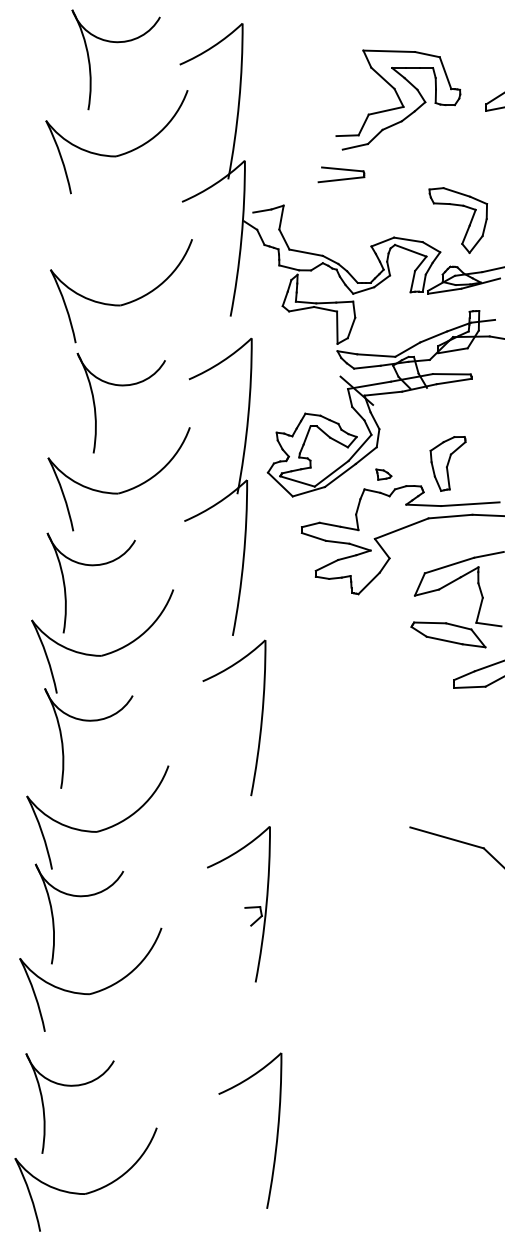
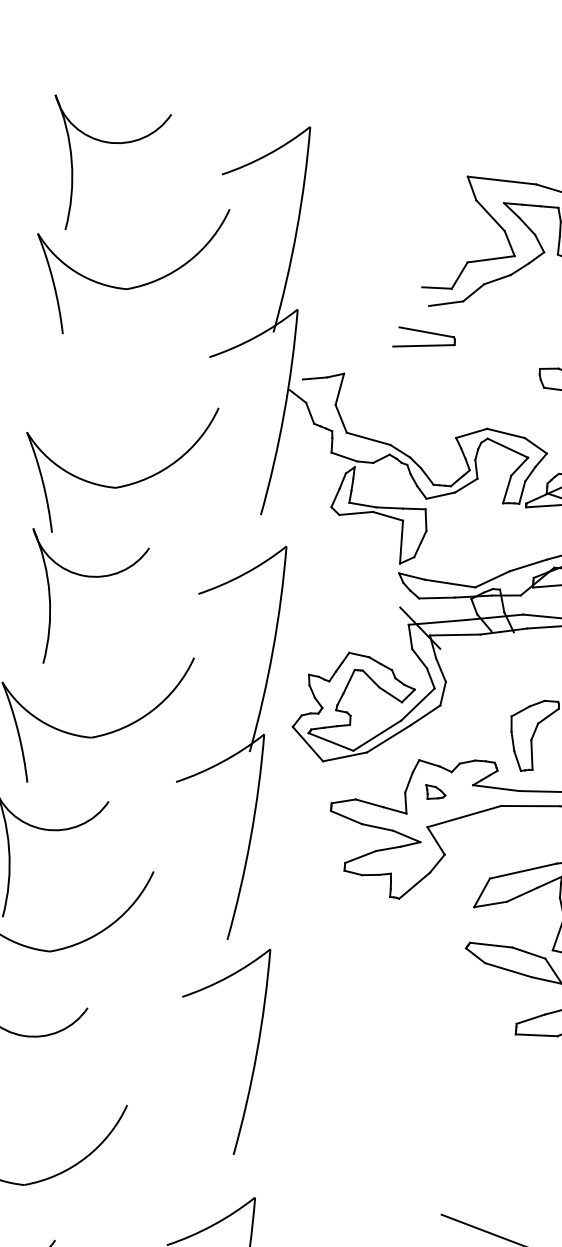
part: (116, 43) -> (110, 144), moved
part: (120, 386) -> (86, 577), moved
part: (383, 474) -> (435, 792), moved

